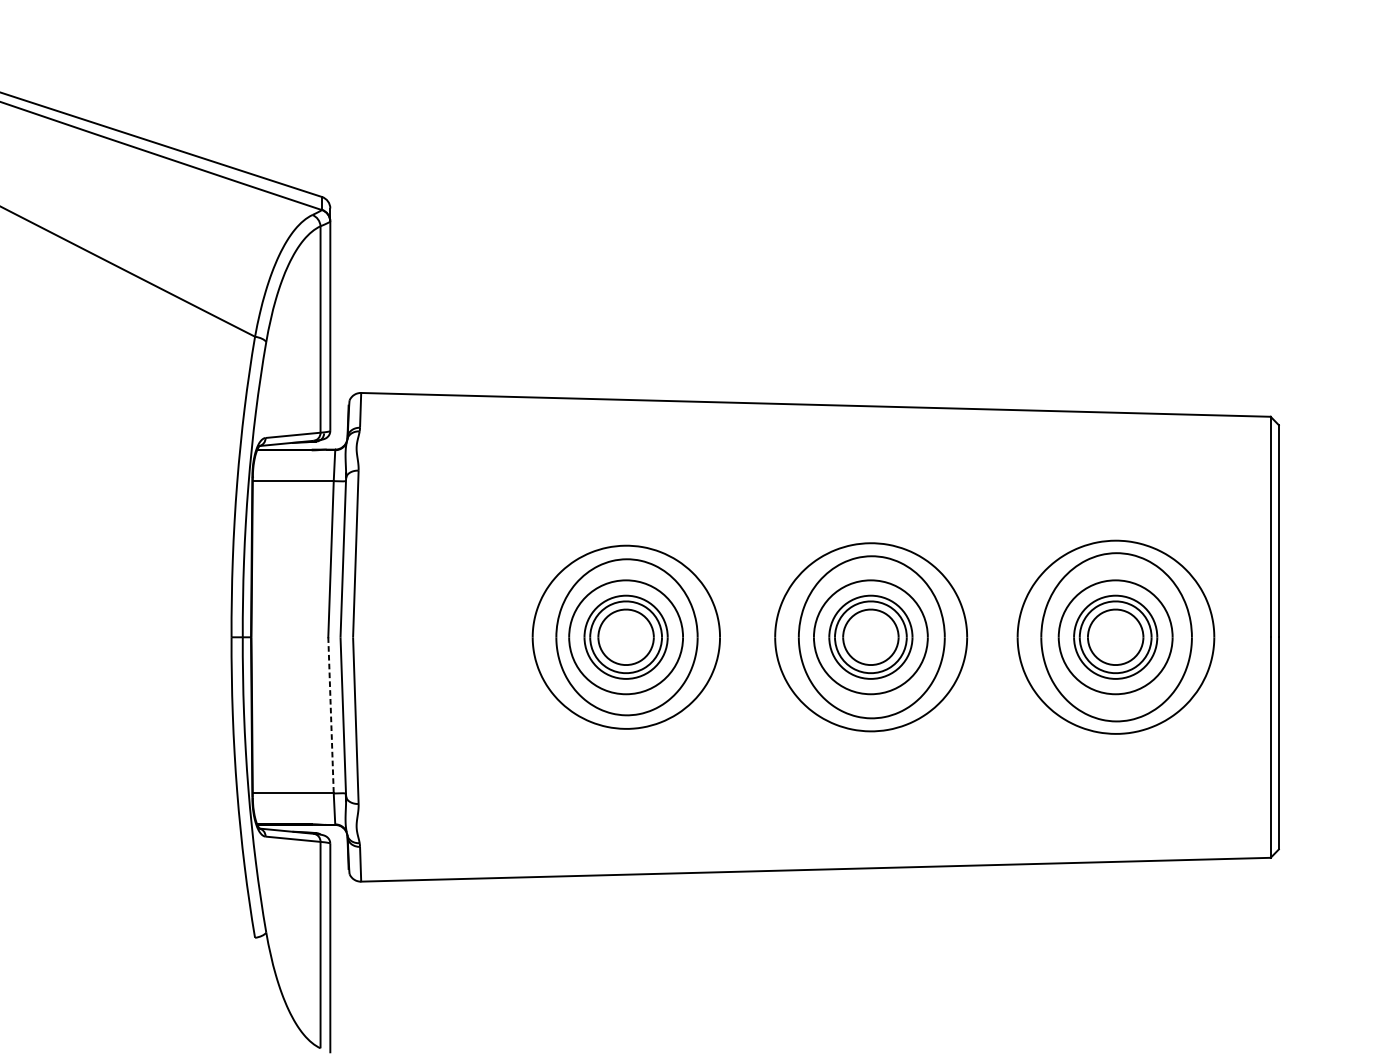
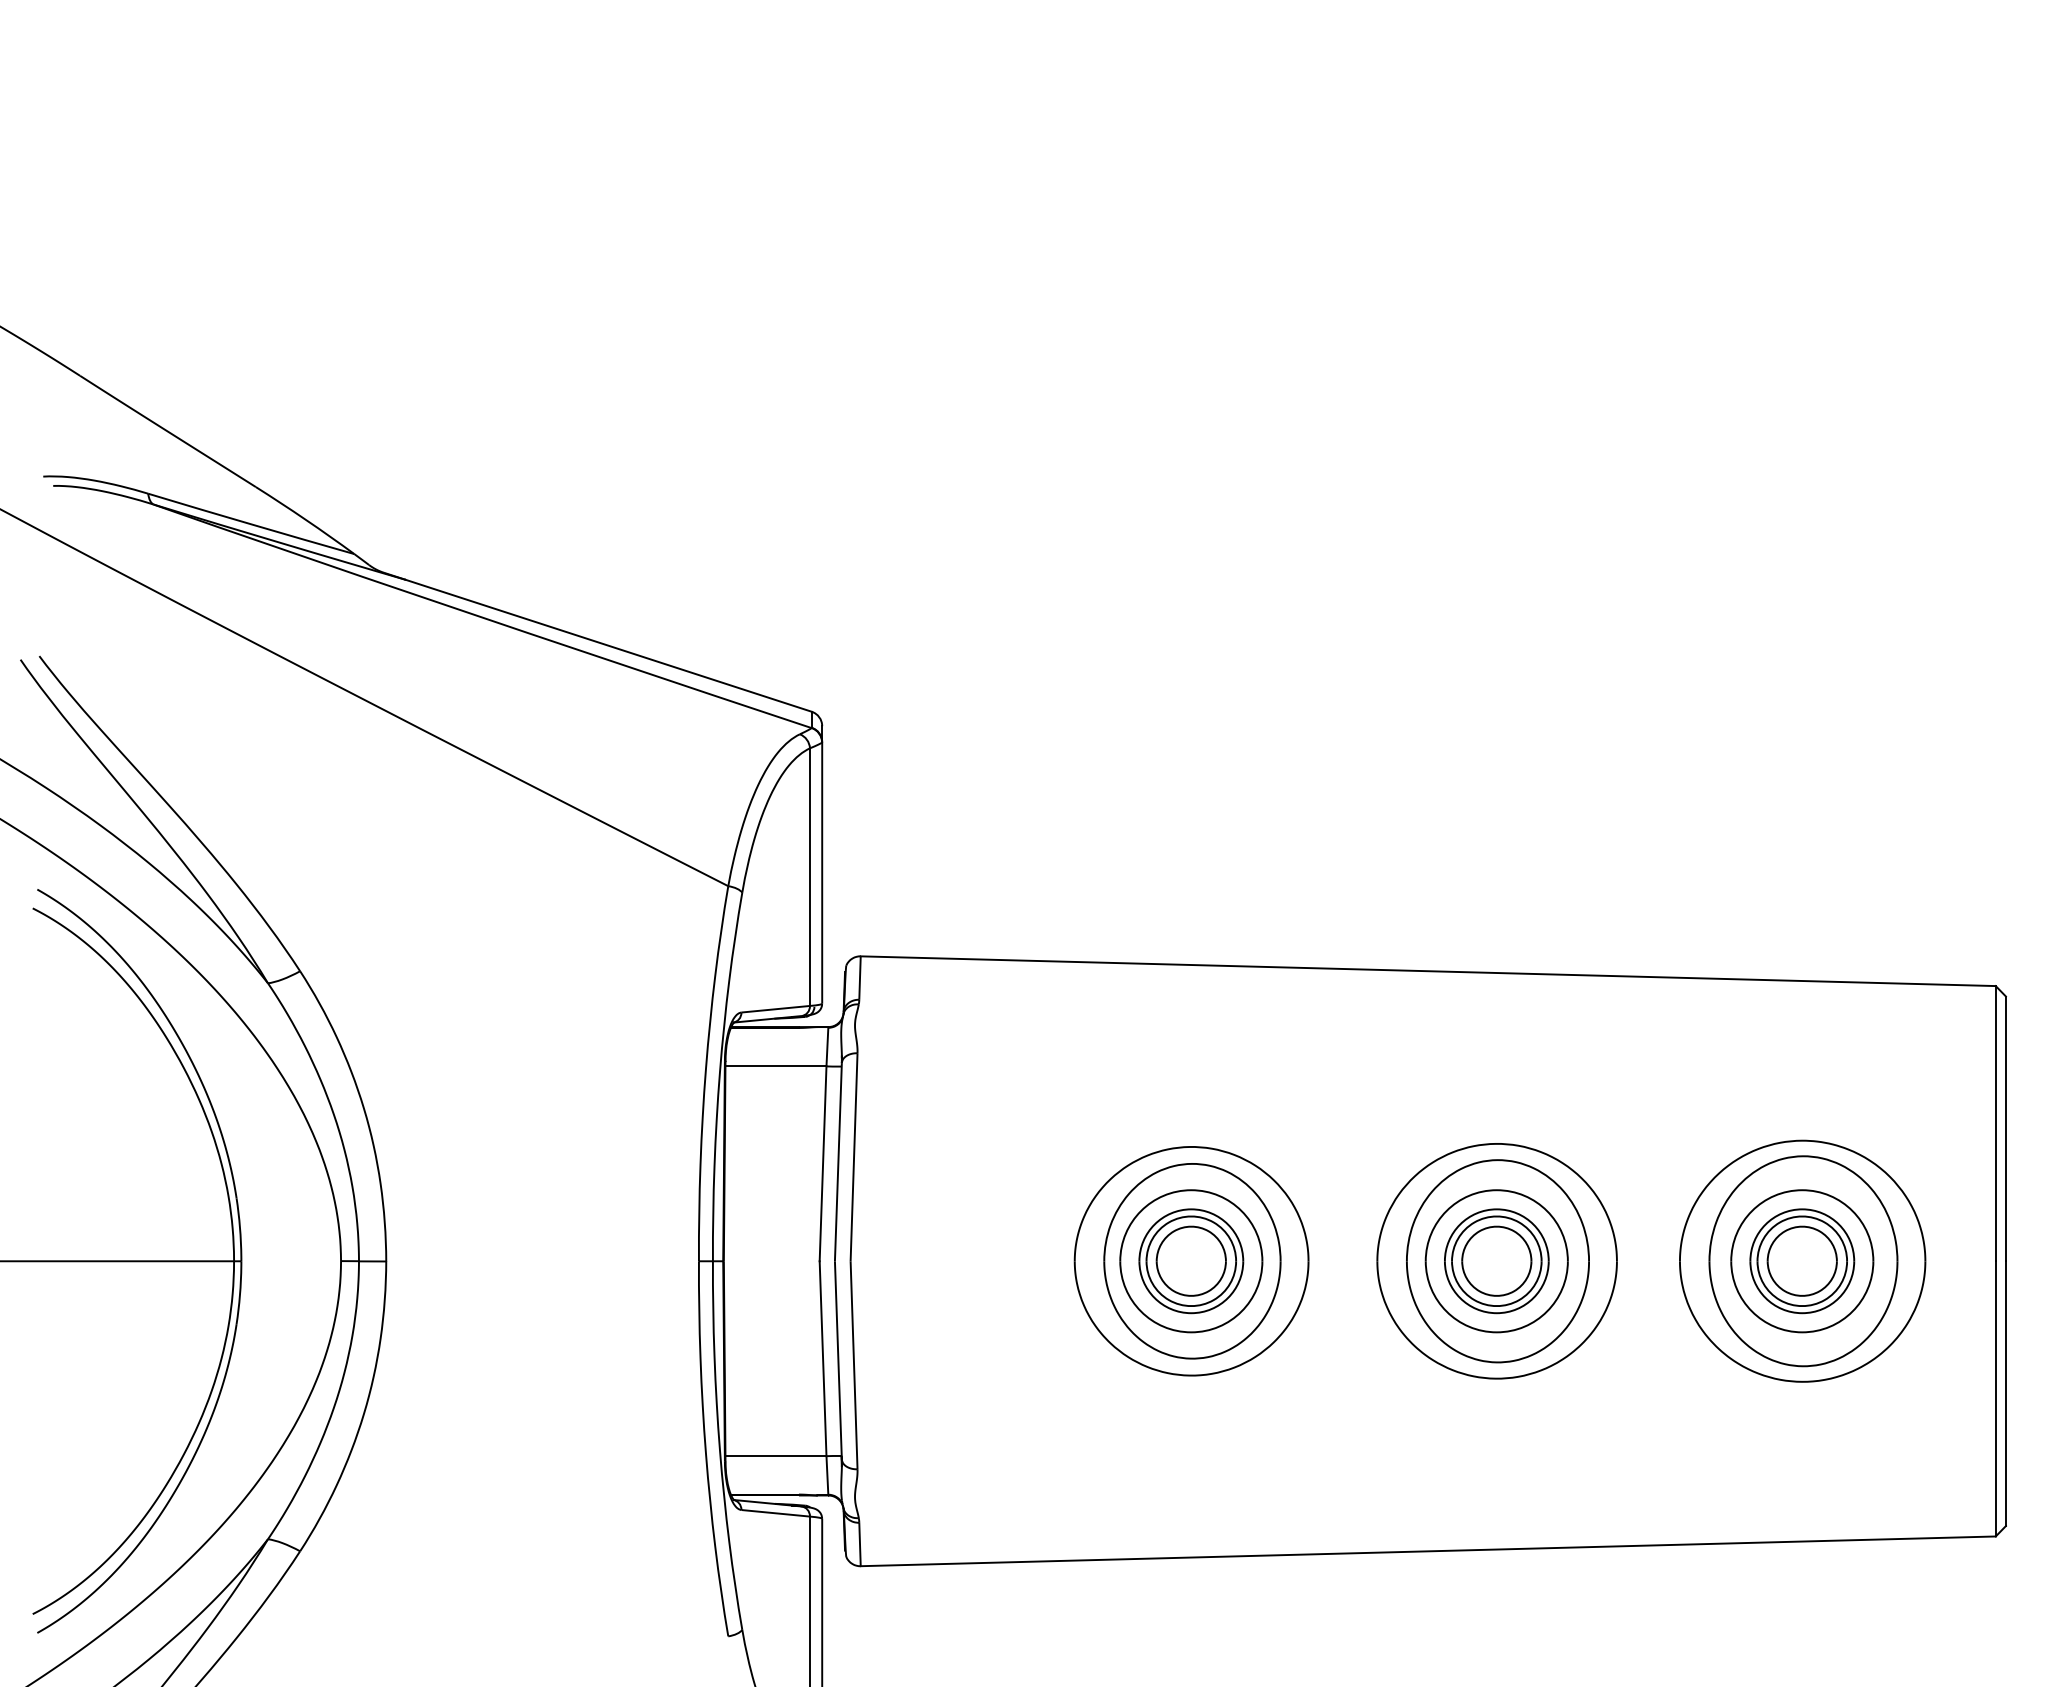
line: (331, 715) -> (823, 1358), dashed -> solid

